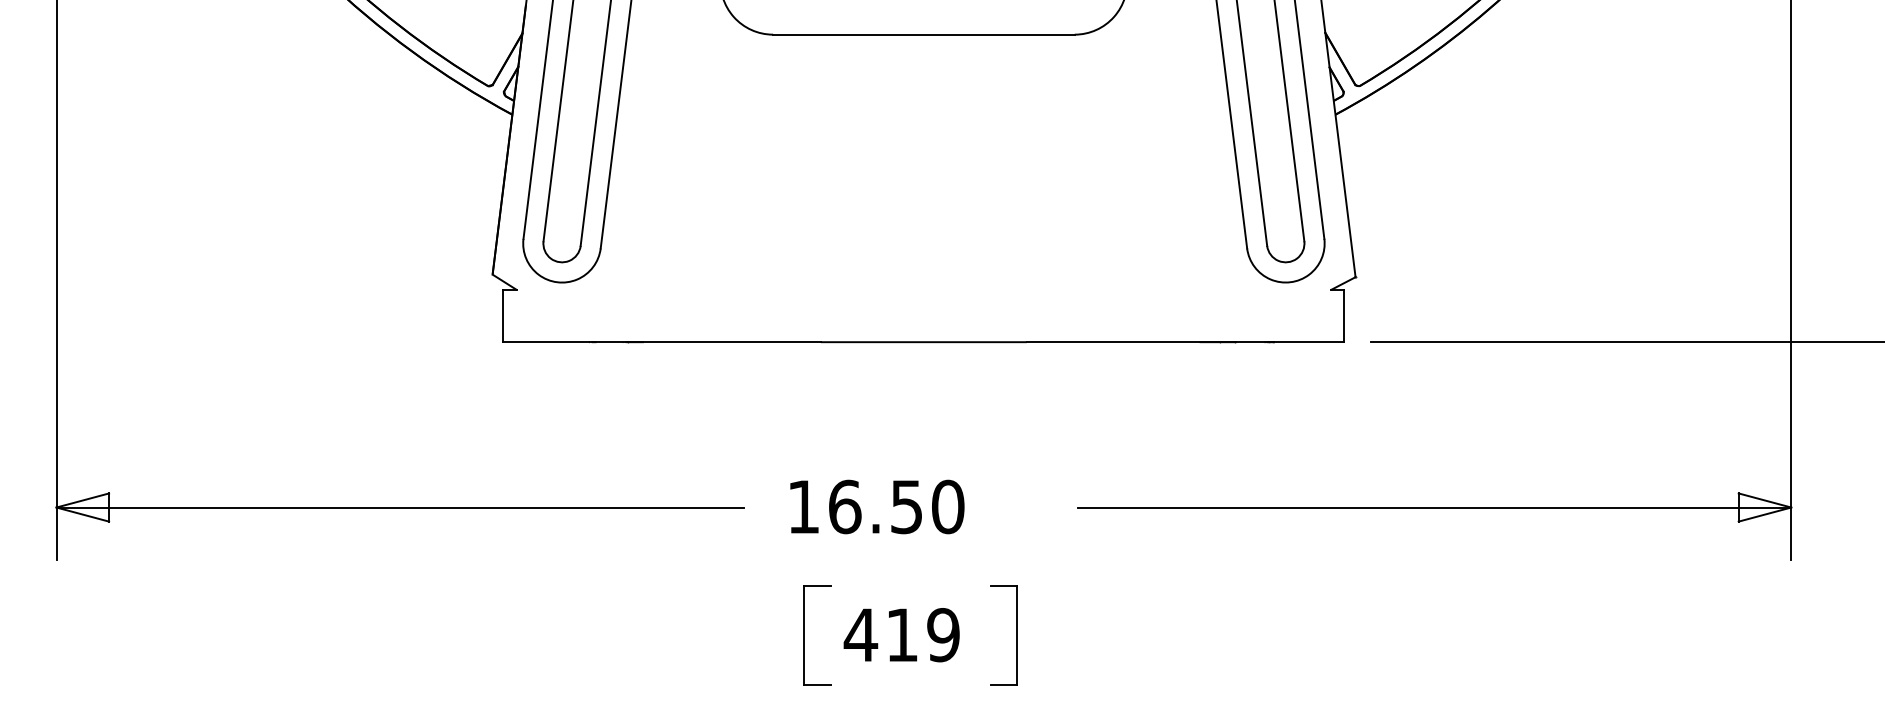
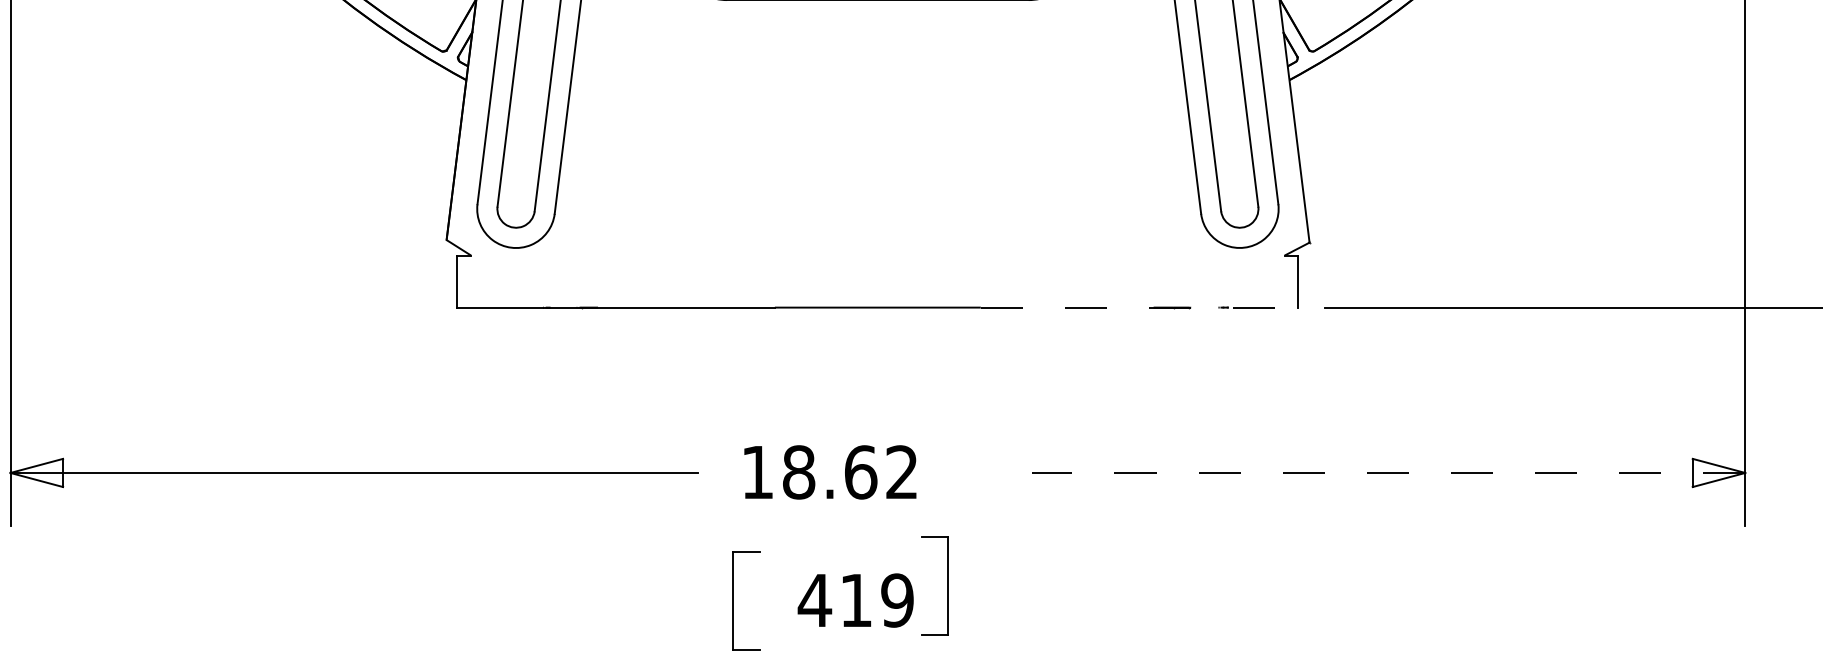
line: (1185, 342) -> (1139, 307), solid -> dashed
text: (896, 506) -> (850, 471), 16.50 -> 18.62
line: (1434, 507) -> (1388, 472), solid -> dashed
part: (804, 635) -> (733, 600), moved
part: (1016, 635) -> (947, 585), moved

